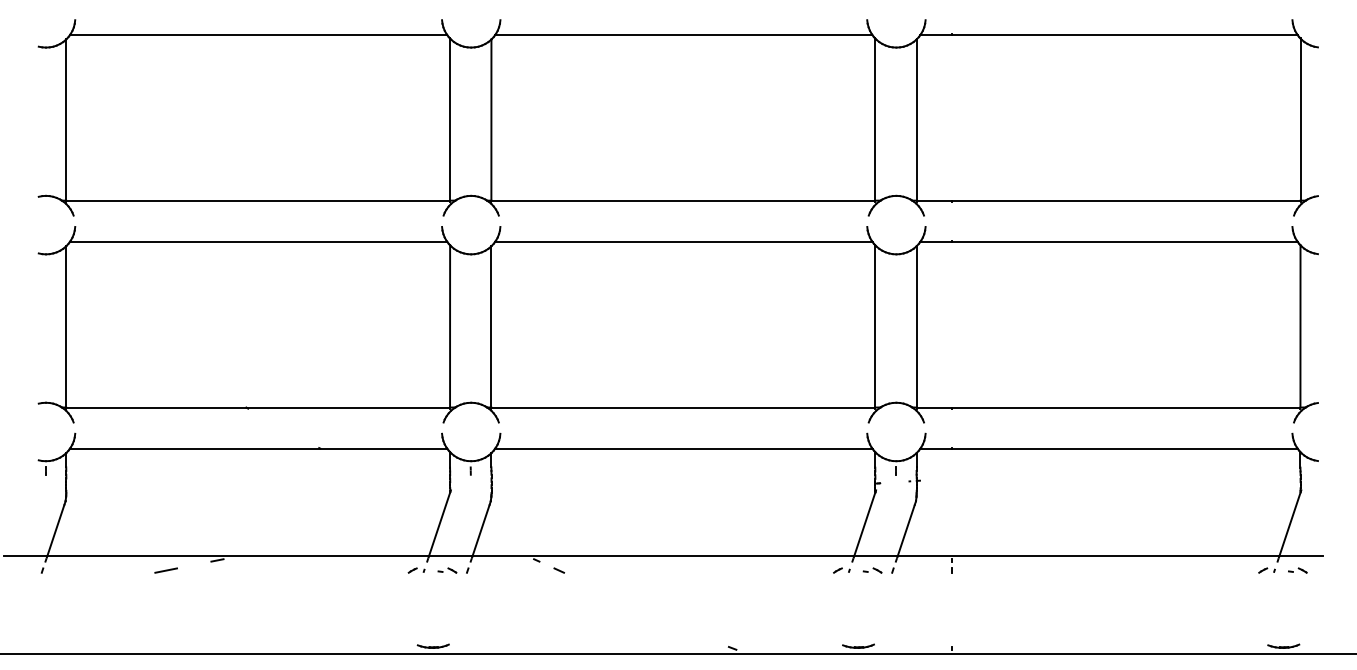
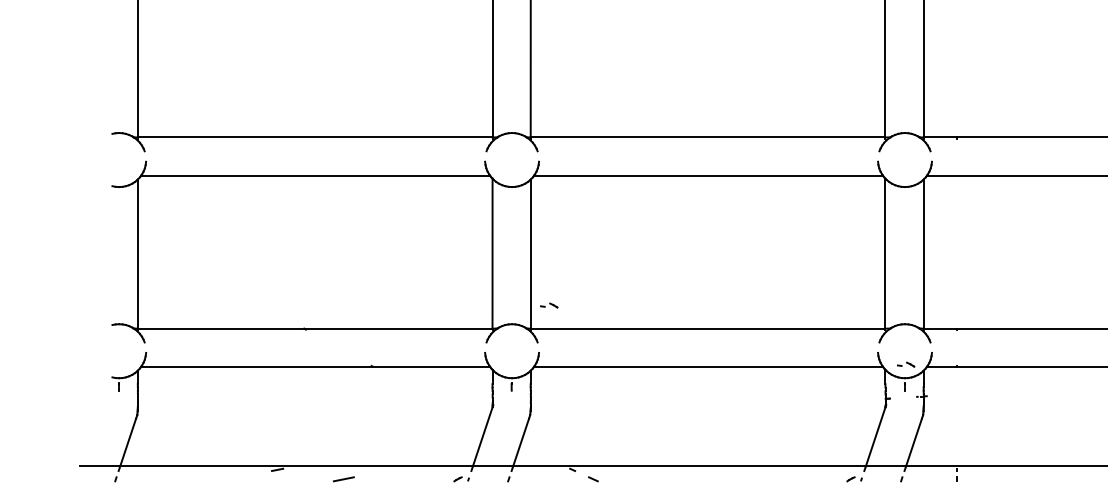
line: (165, 570) -> (343, 479), moved
part: (447, 570) -> (549, 305), moved
part: (872, 570) -> (905, 364), moved

